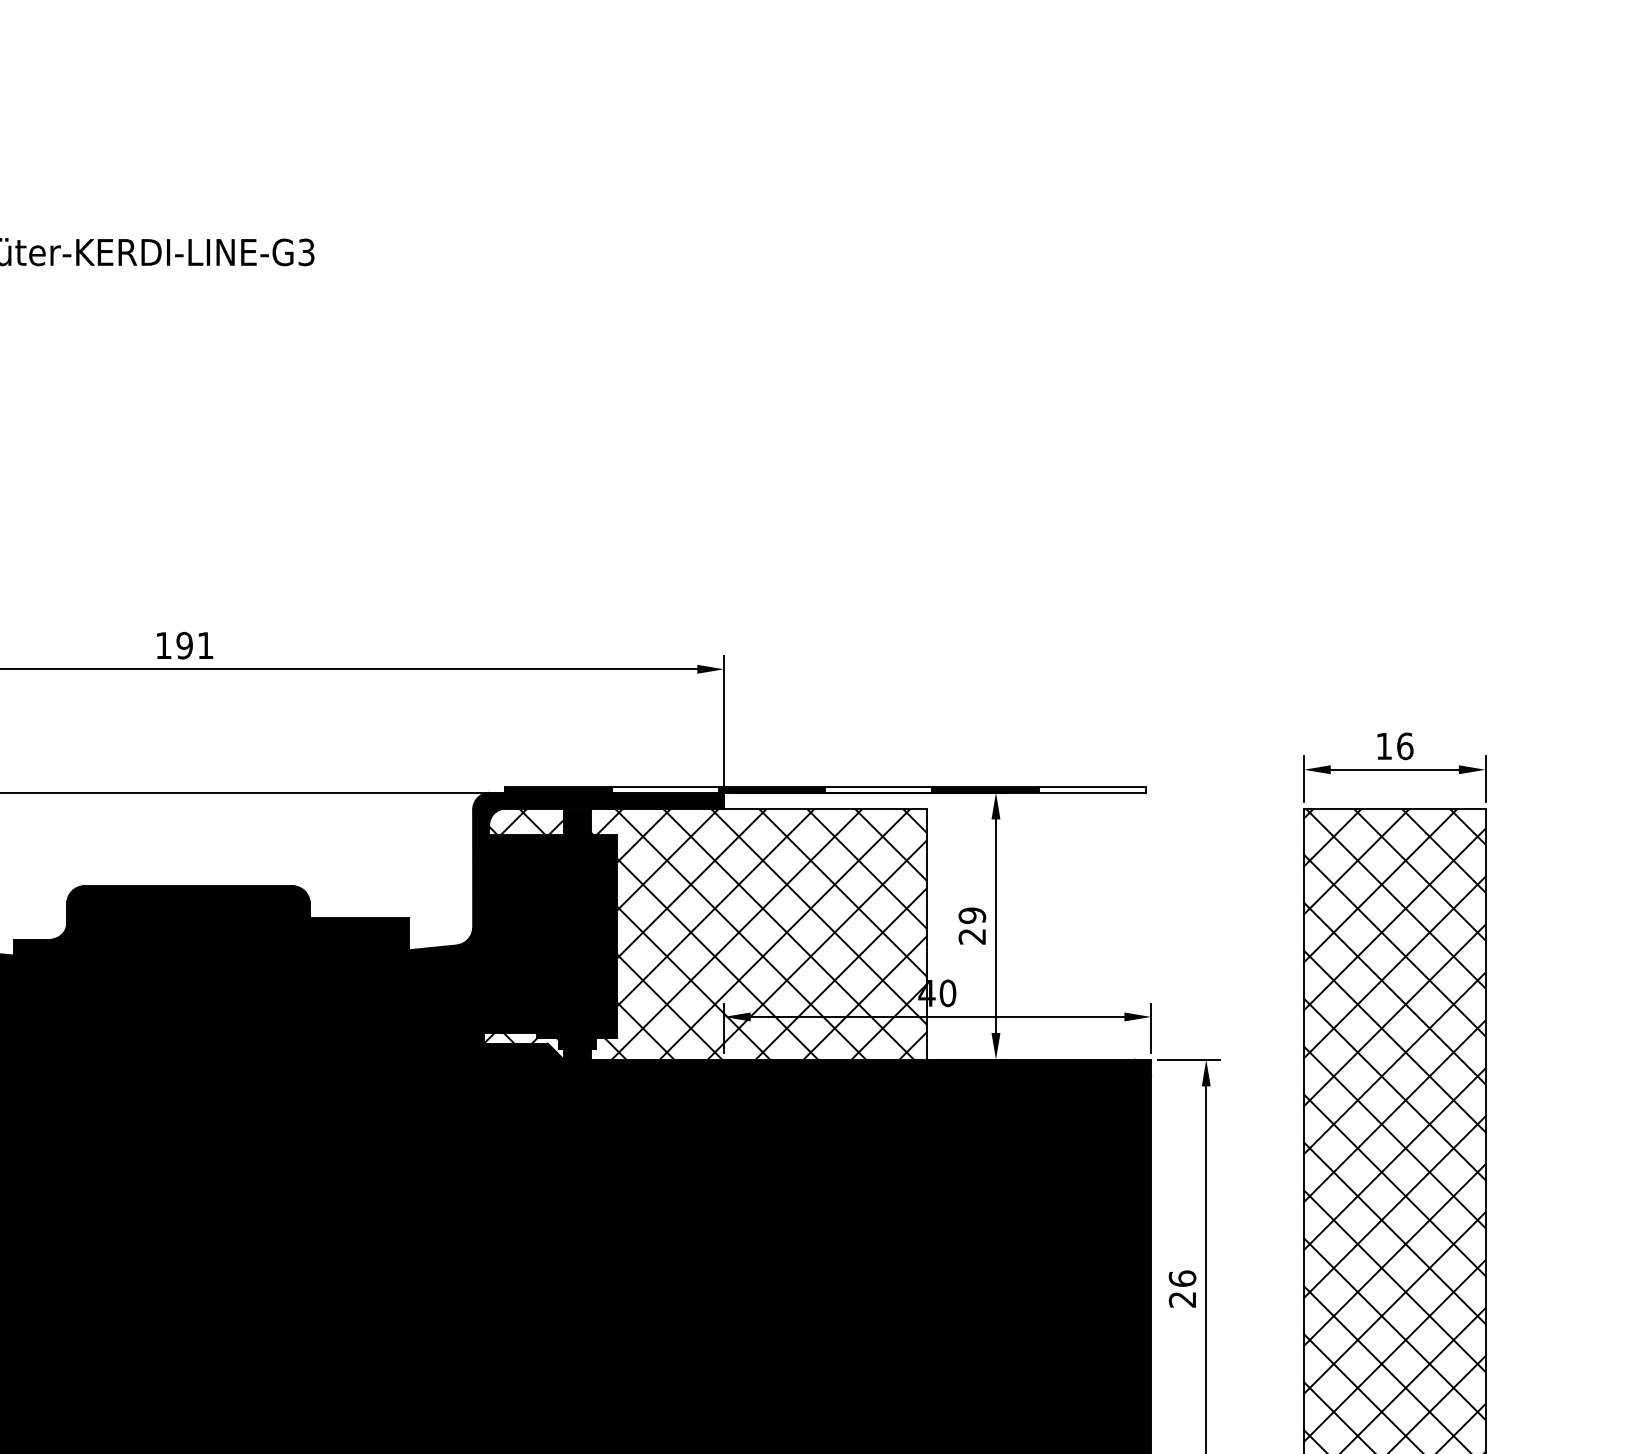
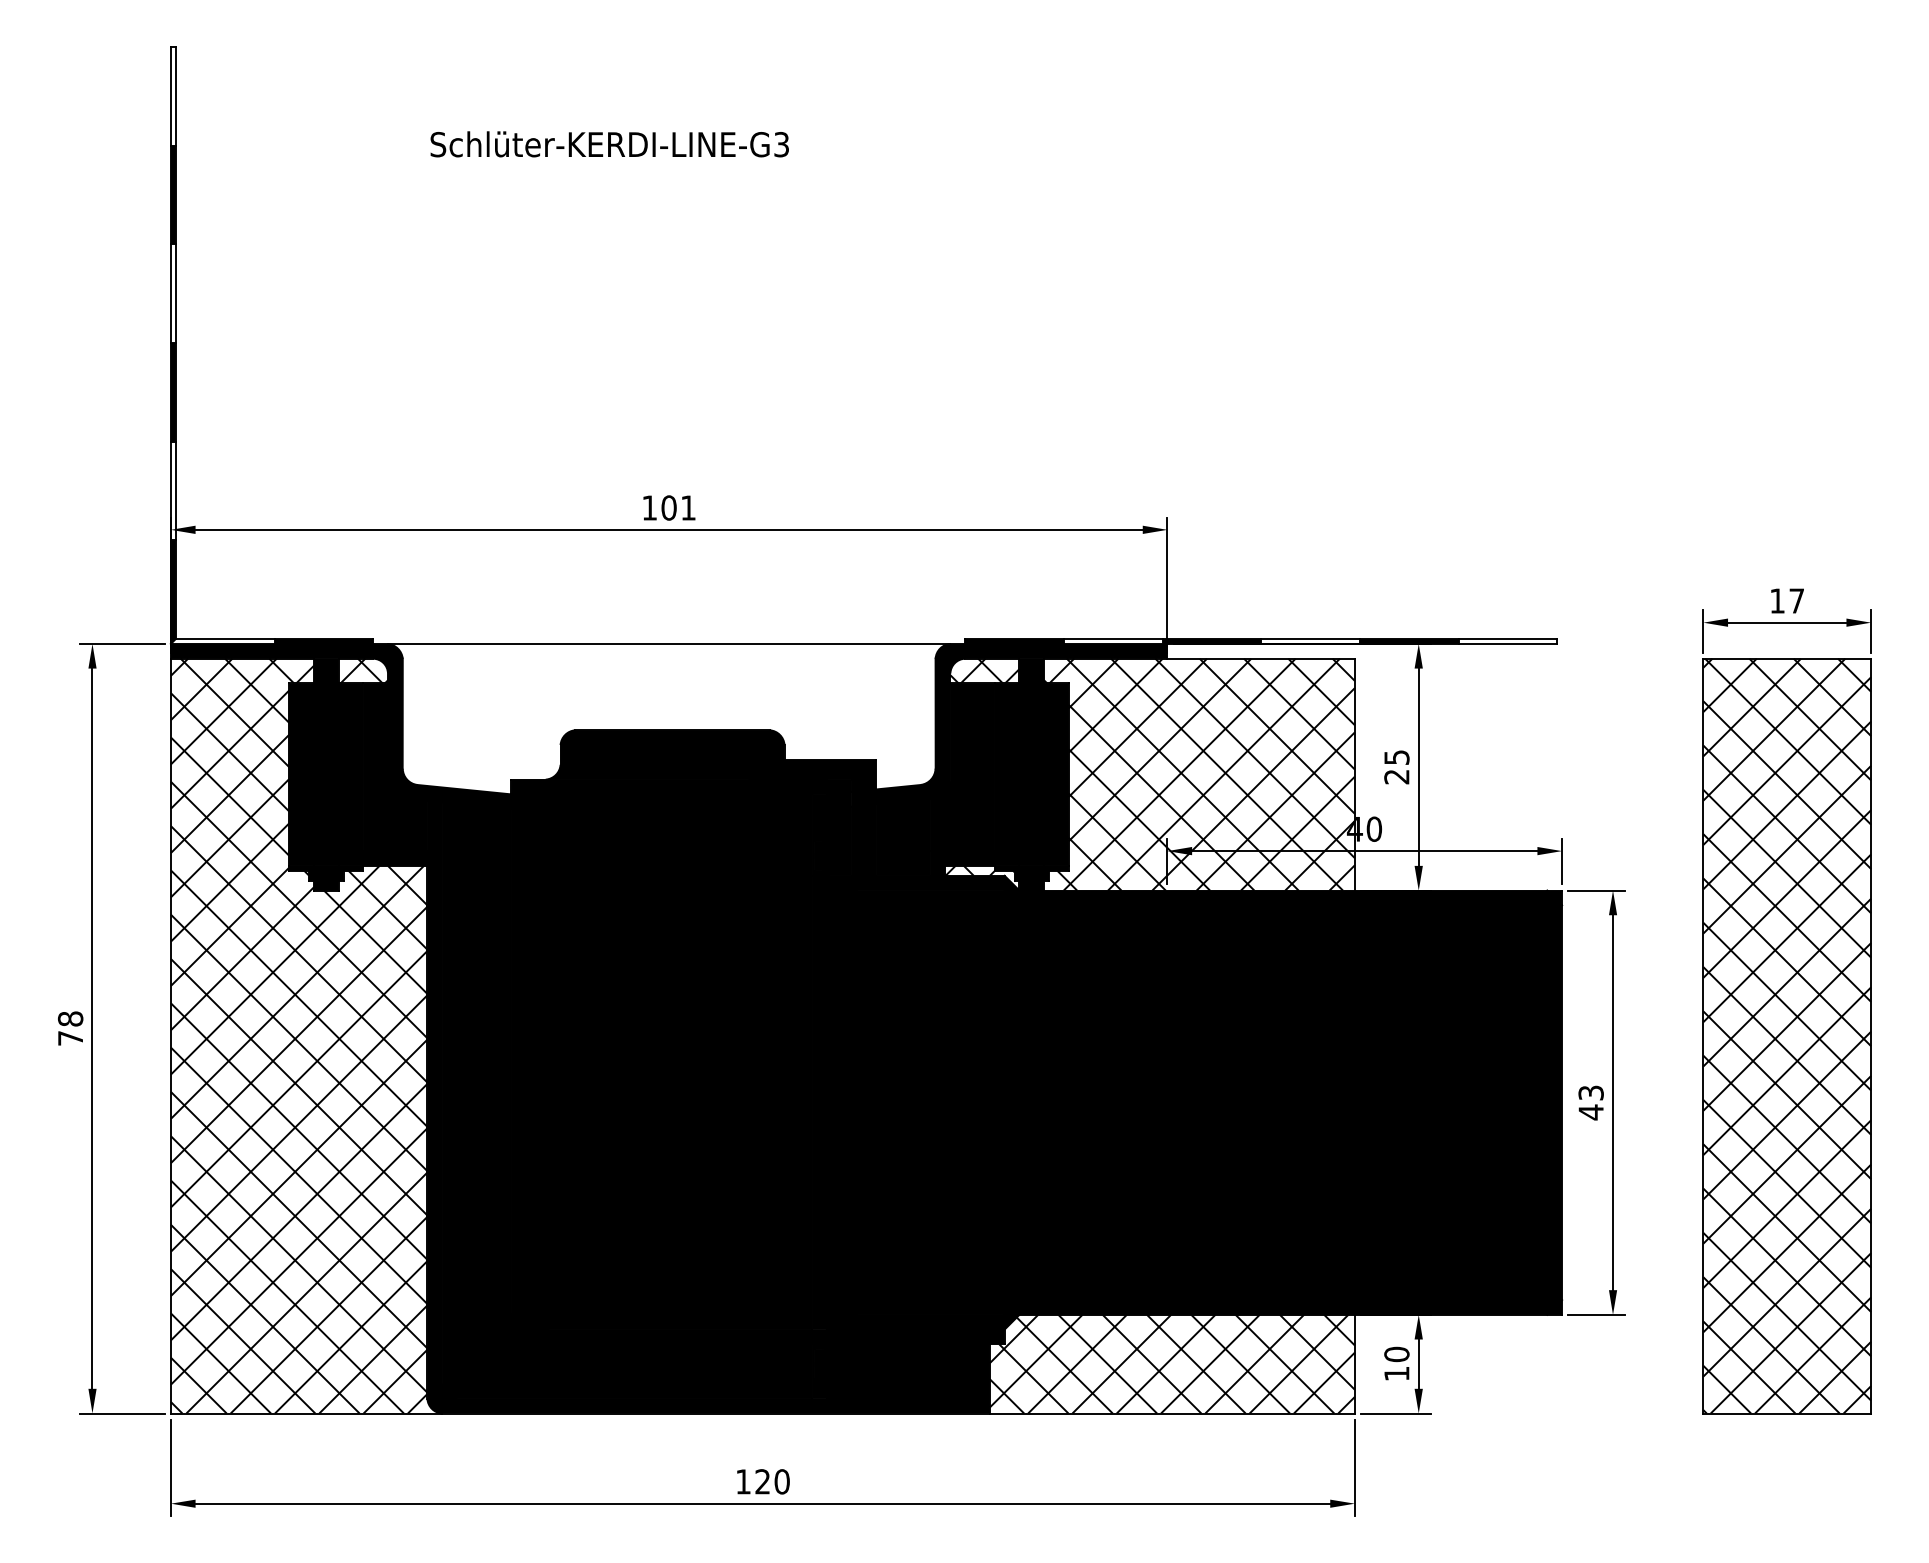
text: (184, 645) -> (668, 507), 191 -> 101
text: (1404, 745) -> (1796, 600), 16 -> 17
text: (971, 915) -> (1396, 757), 29 -> 25
text: (1181, 1289) -> (1590, 1102), 26 -> 43

